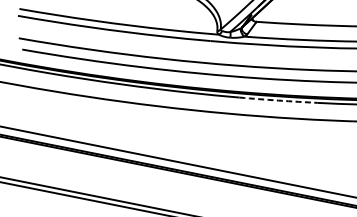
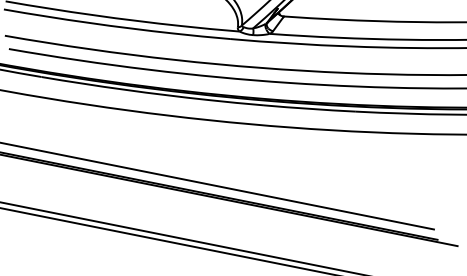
arc: (278, 100) -> (309, 108), dashed -> solid

